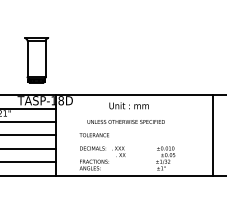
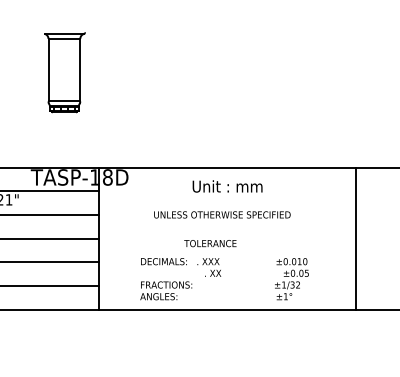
part: (36, 60) -> (64, 73), moved
text: (93, 135) -> (208, 244), moved
line: (212, 135) -> (355, 238), moved

